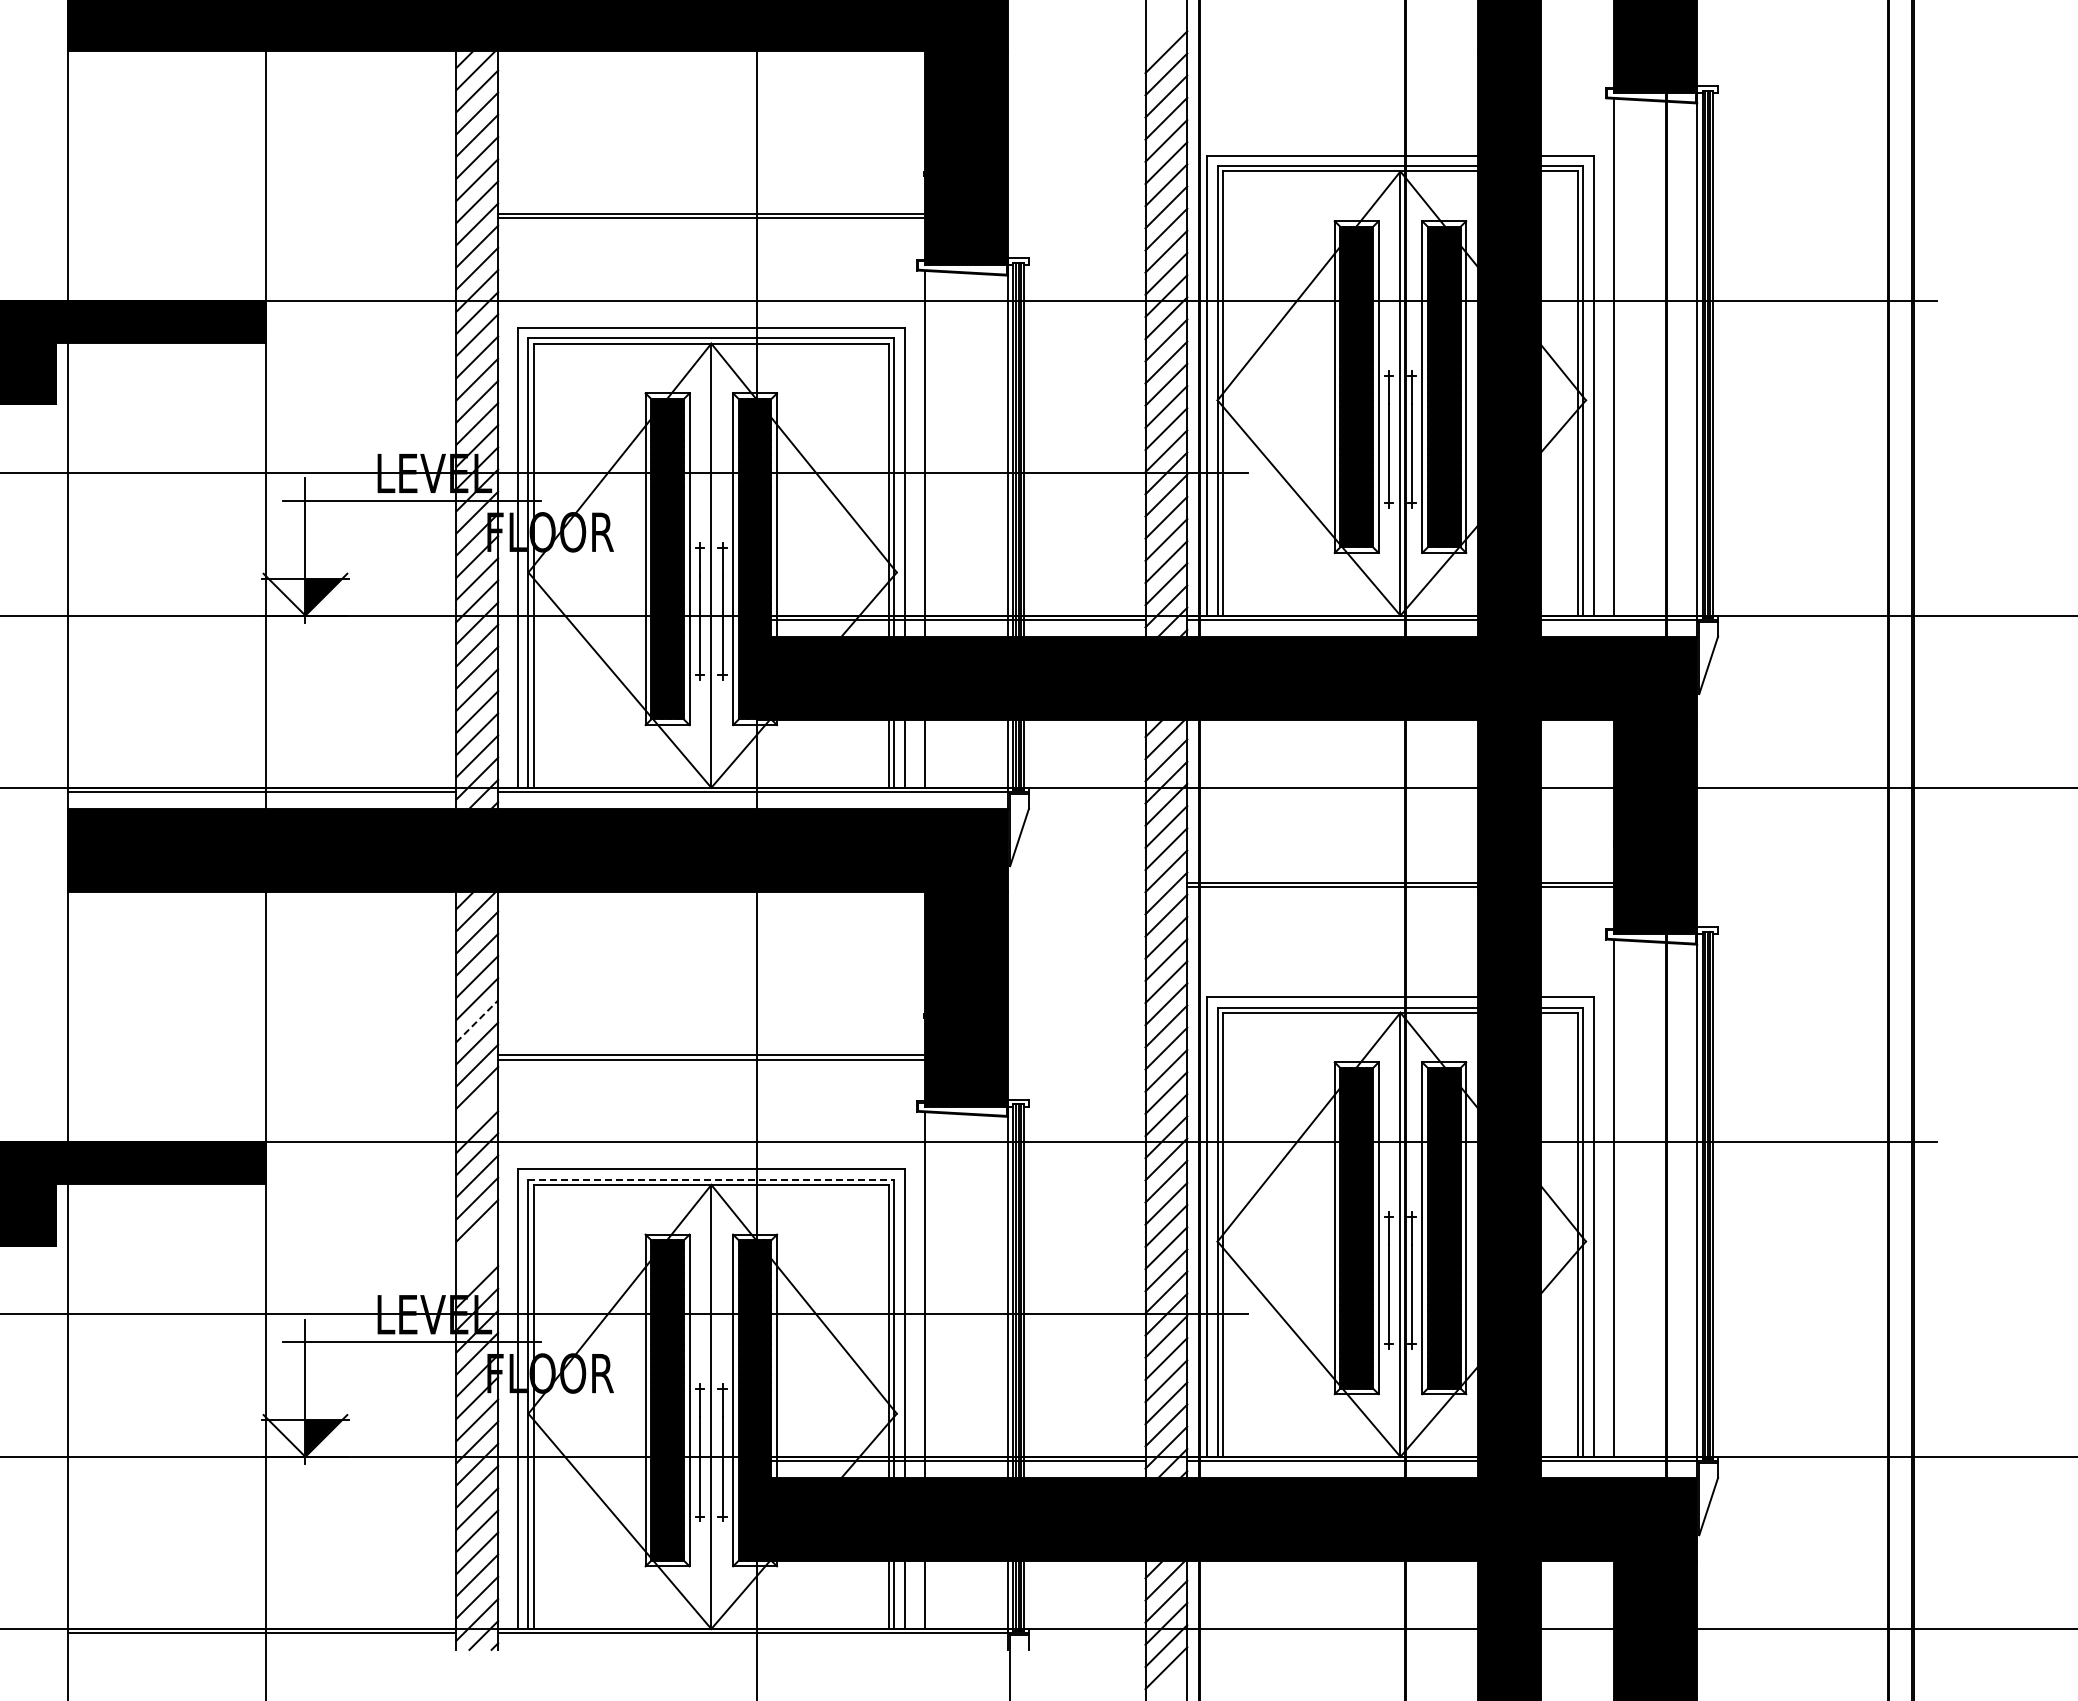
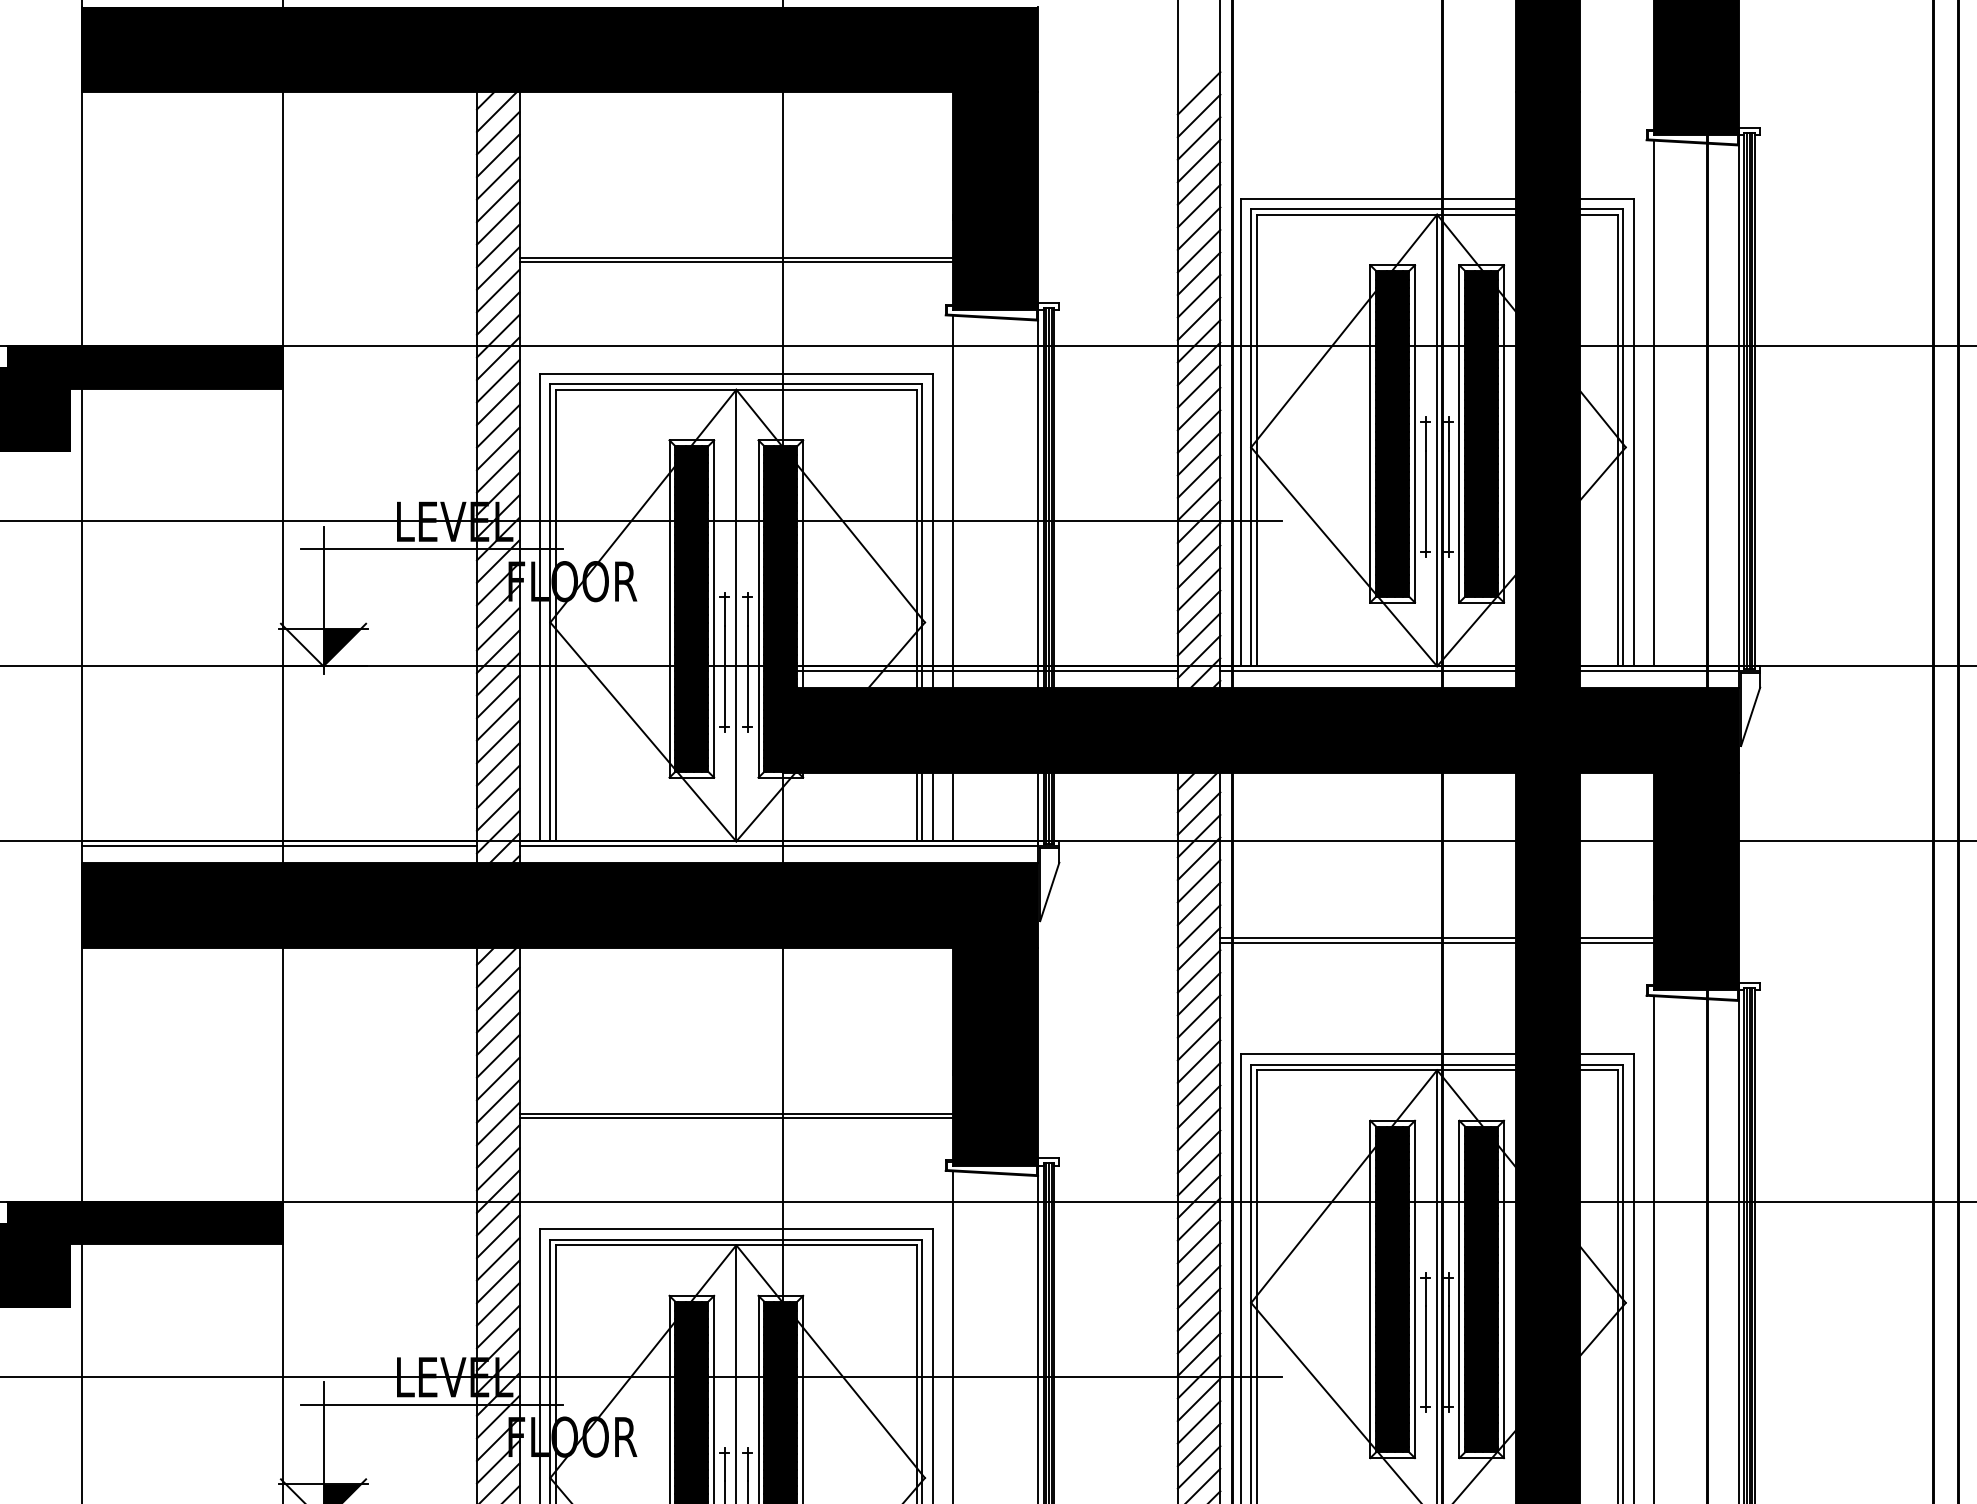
line: (477, 1021) -> (498, 1079), dashed -> solid
line: (477, 1109) -> (498, 1168), added
line: (711, 1179) -> (736, 1239), dashed -> solid
line: (477, 1242) -> (498, 1303), added
line: (477, 1265) -> (498, 1327), added

